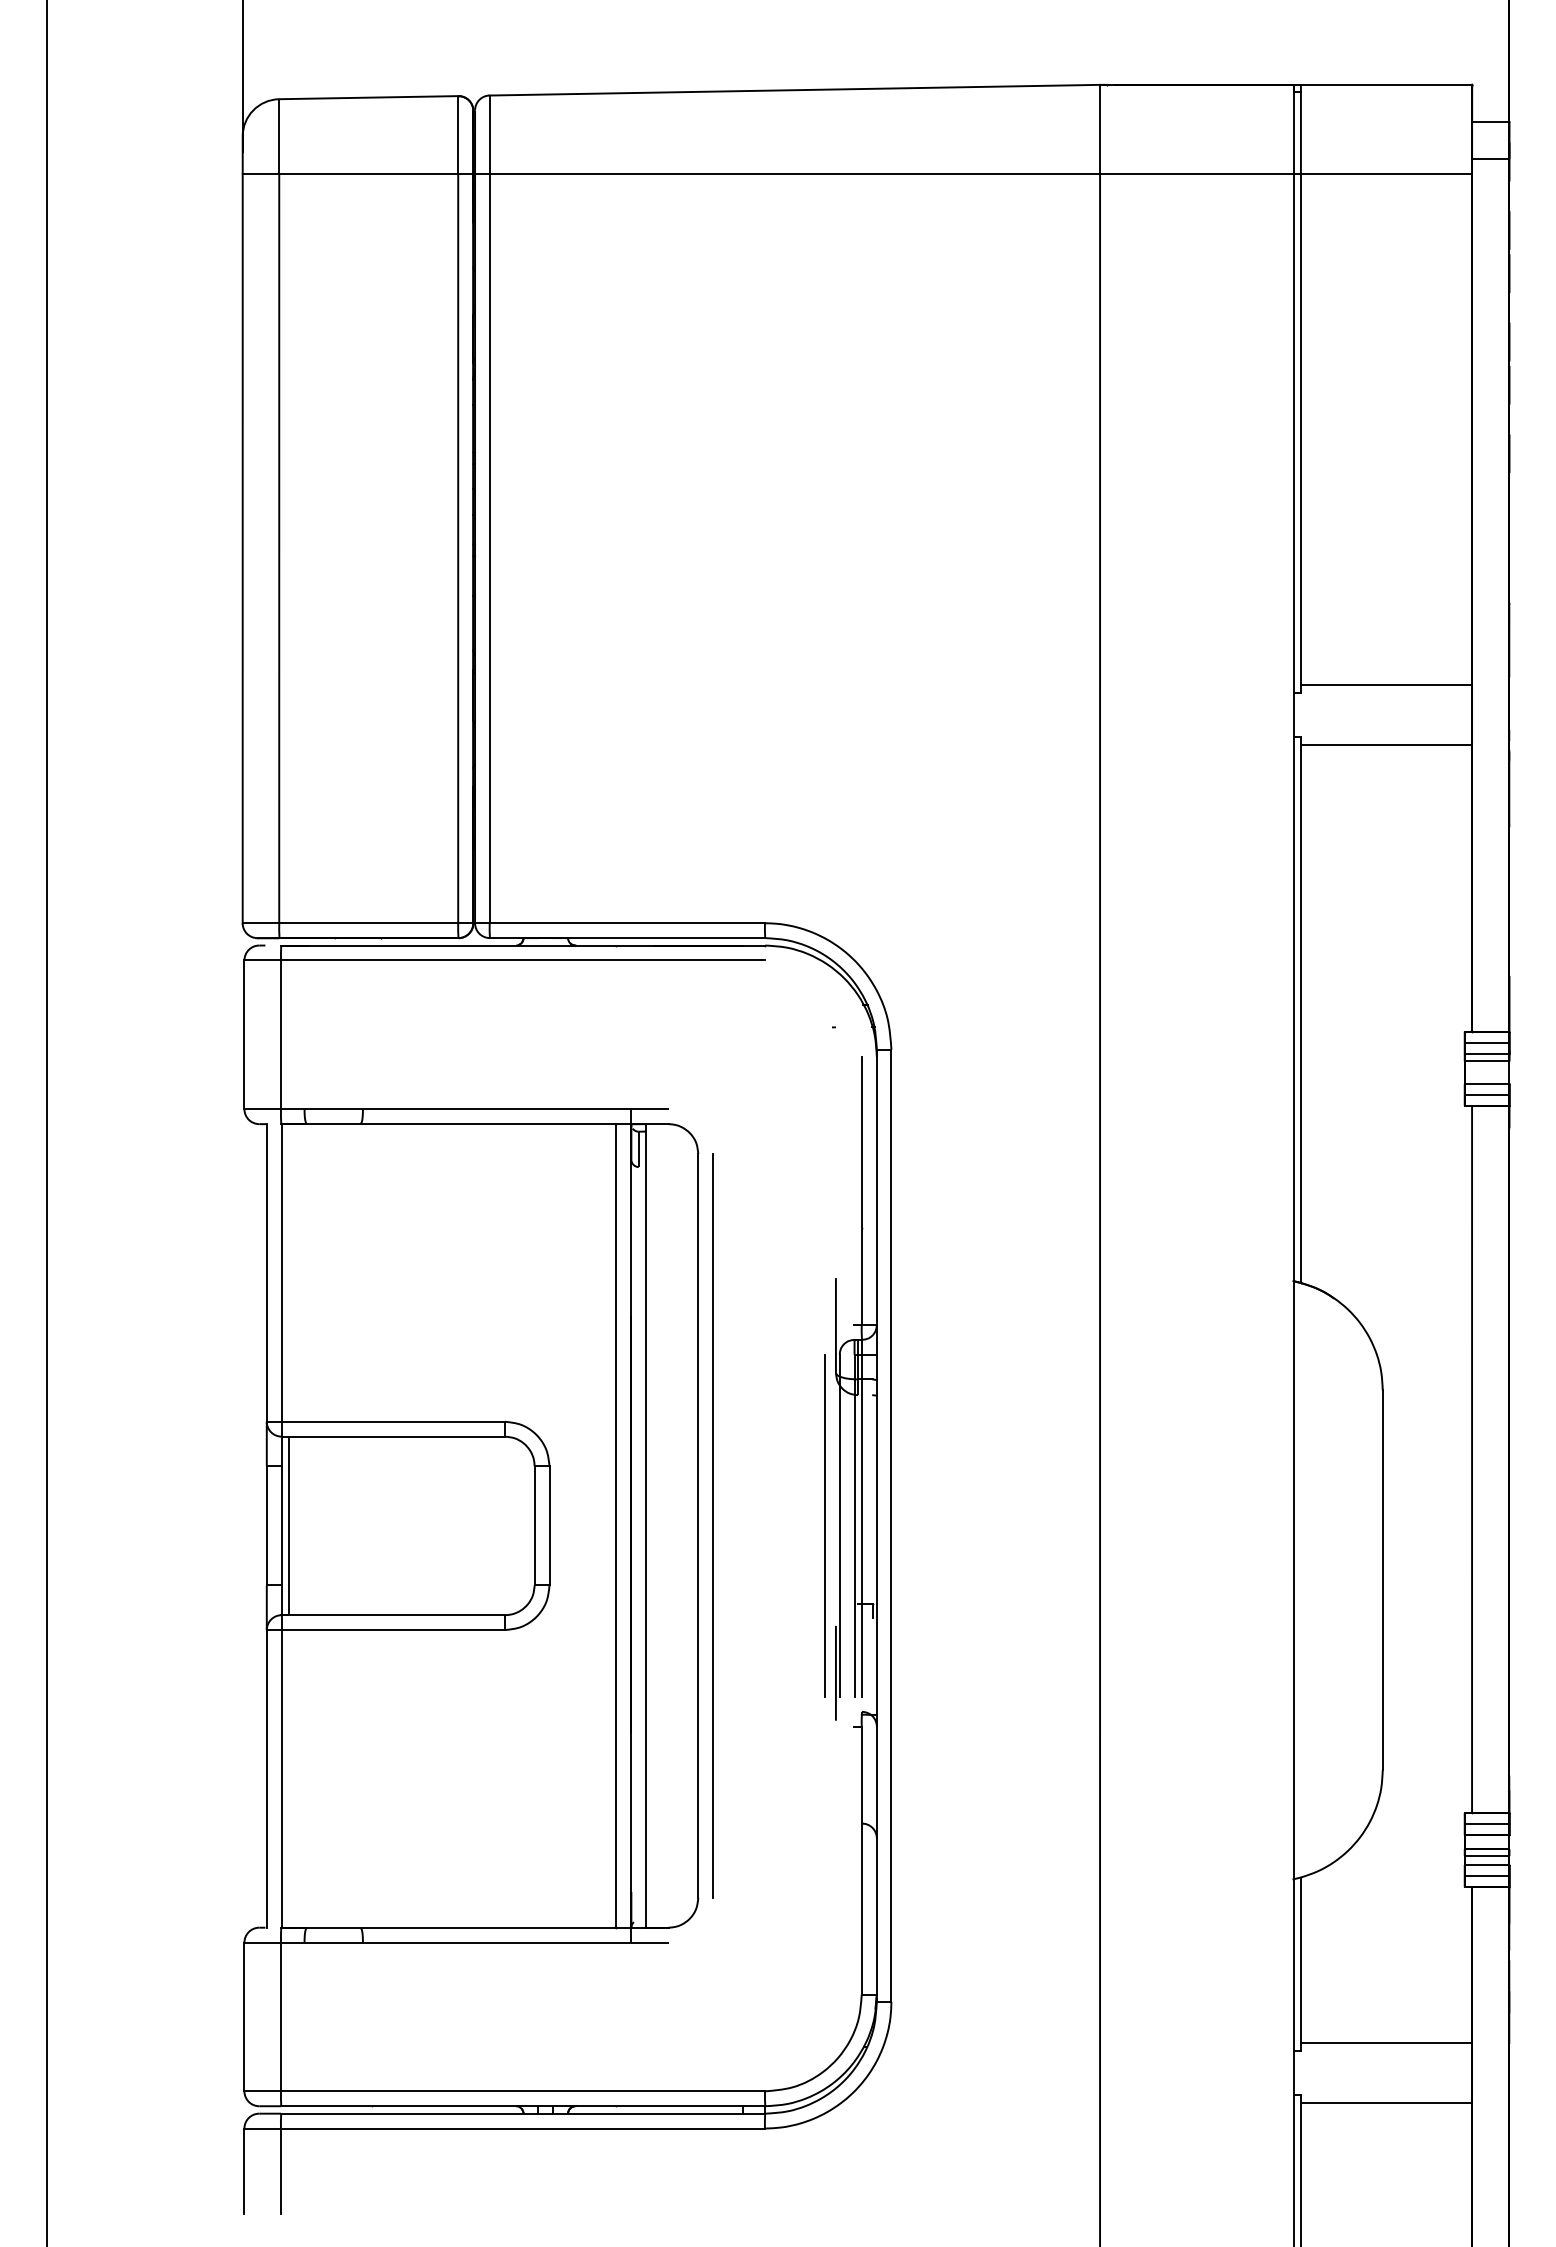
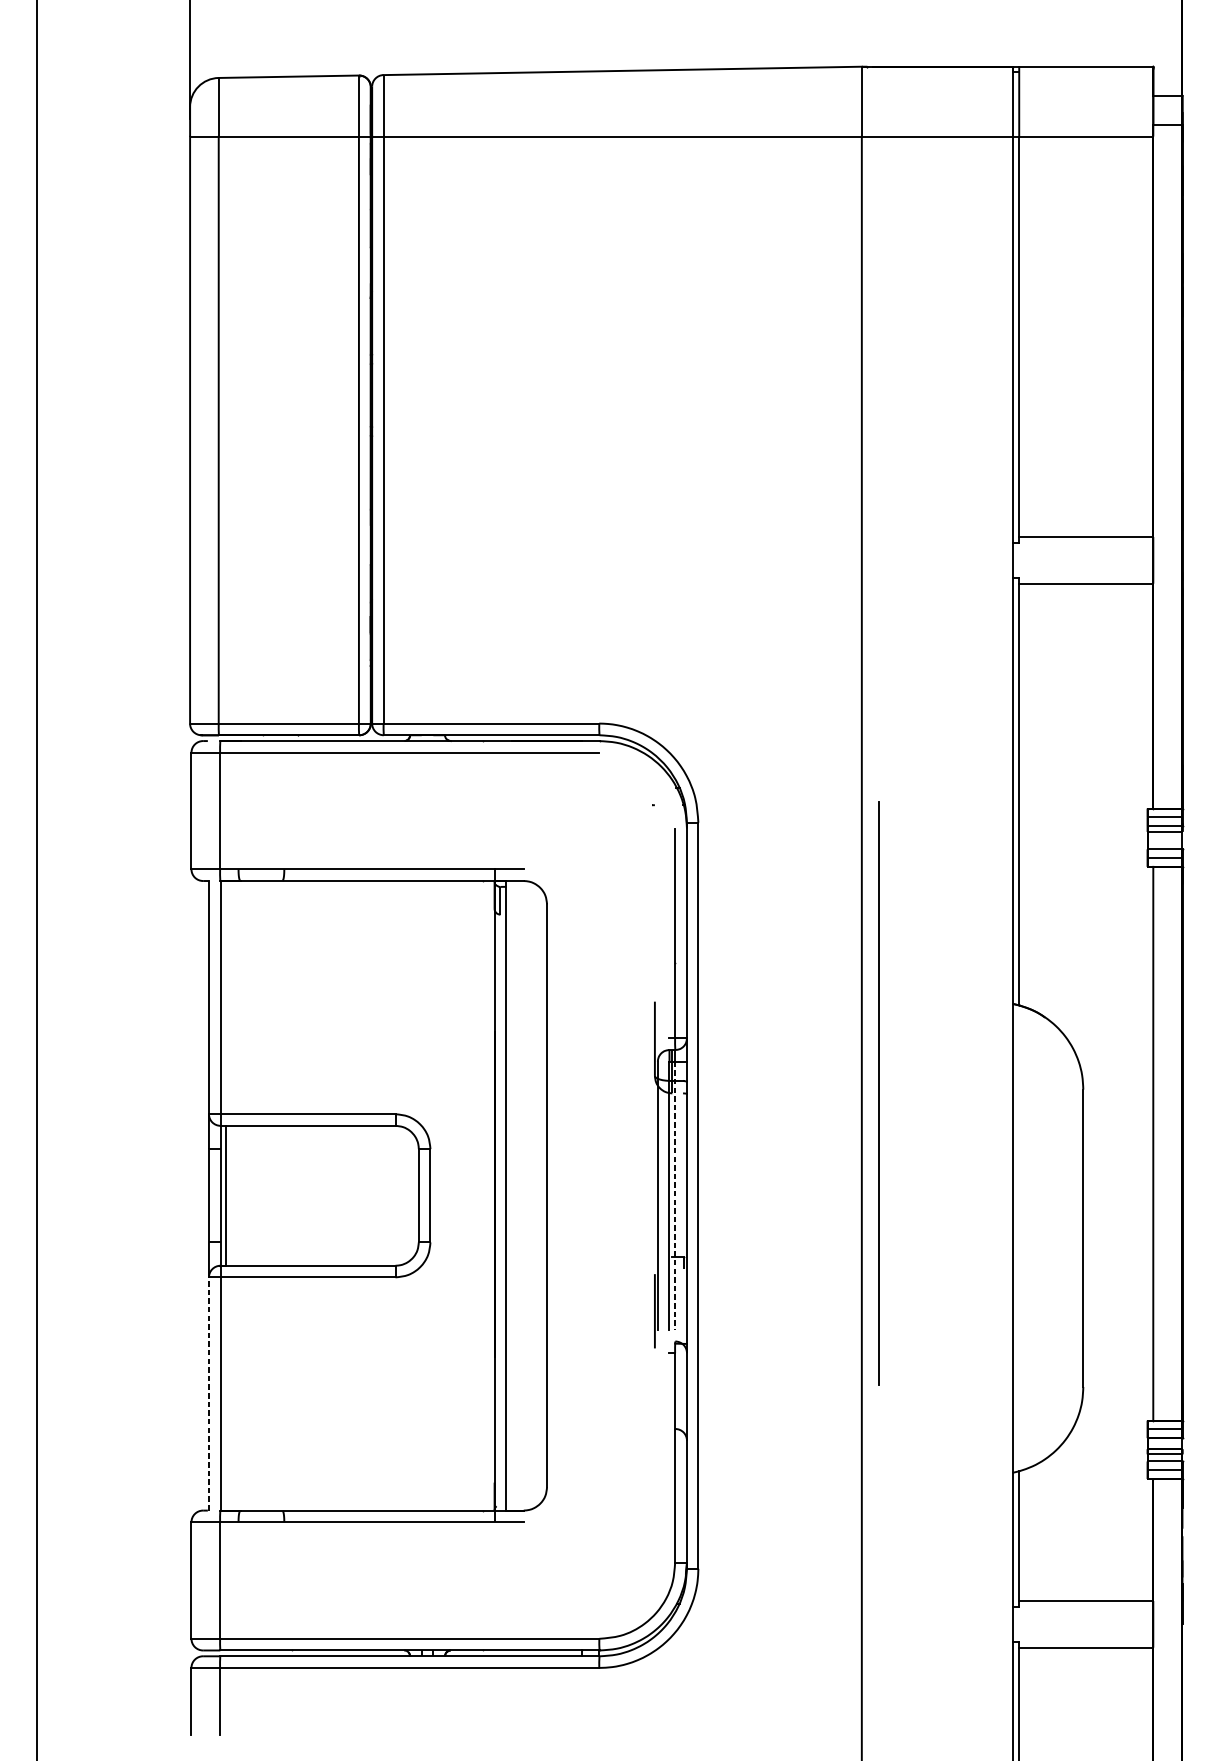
line: (616, 1525) -> (482, 1195), removed
line: (712, 1525) -> (878, 1092), moved
line: (824, 1525) -> (645, 1195), removed
line: (862, 1526) -> (675, 1196), solid -> dashed
line: (266, 1778) -> (208, 1393), solid -> dashed

